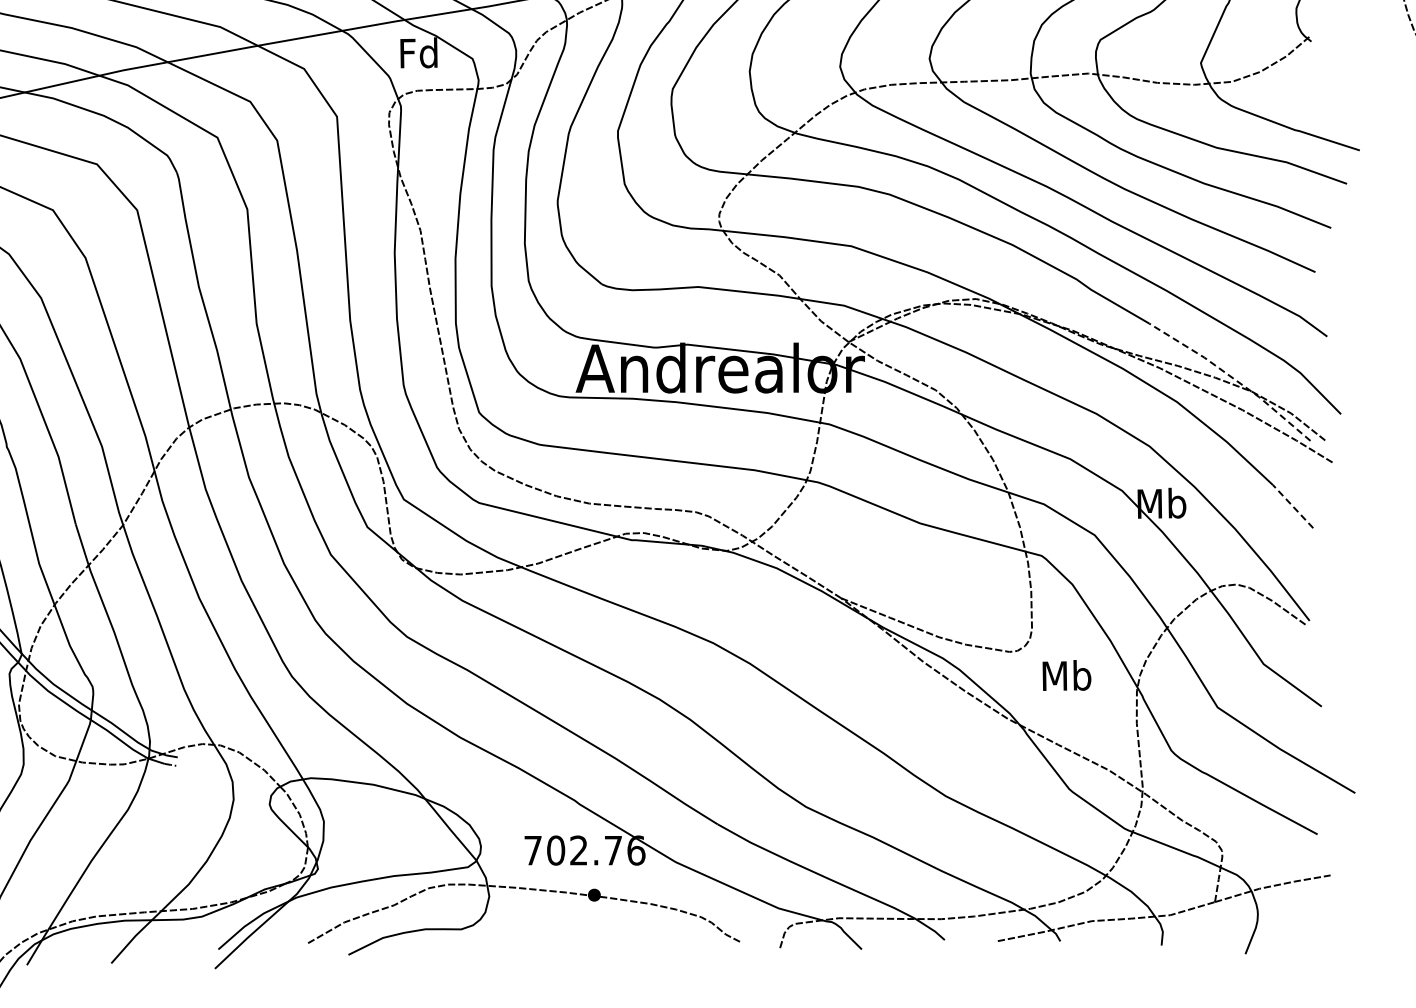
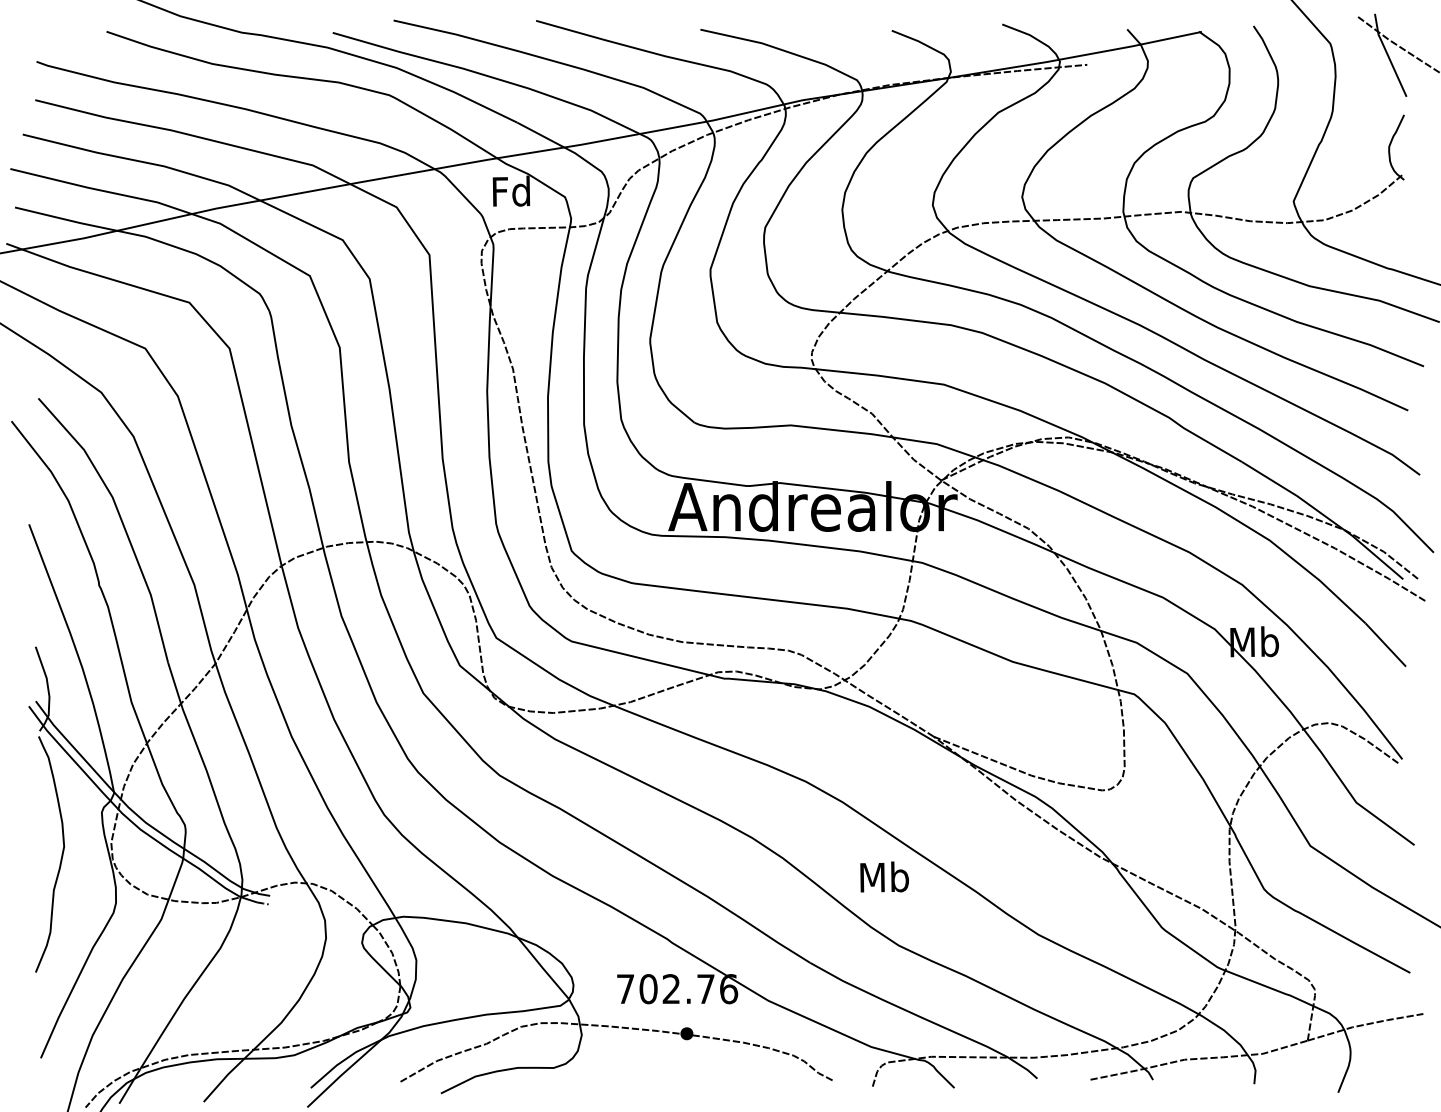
line: (1232, 378) -> (1325, 516), dashed -> solid
line: (1292, 507) -> (1385, 645), dashed -> solid
text: (1066, 674) -> (884, 876), moved

